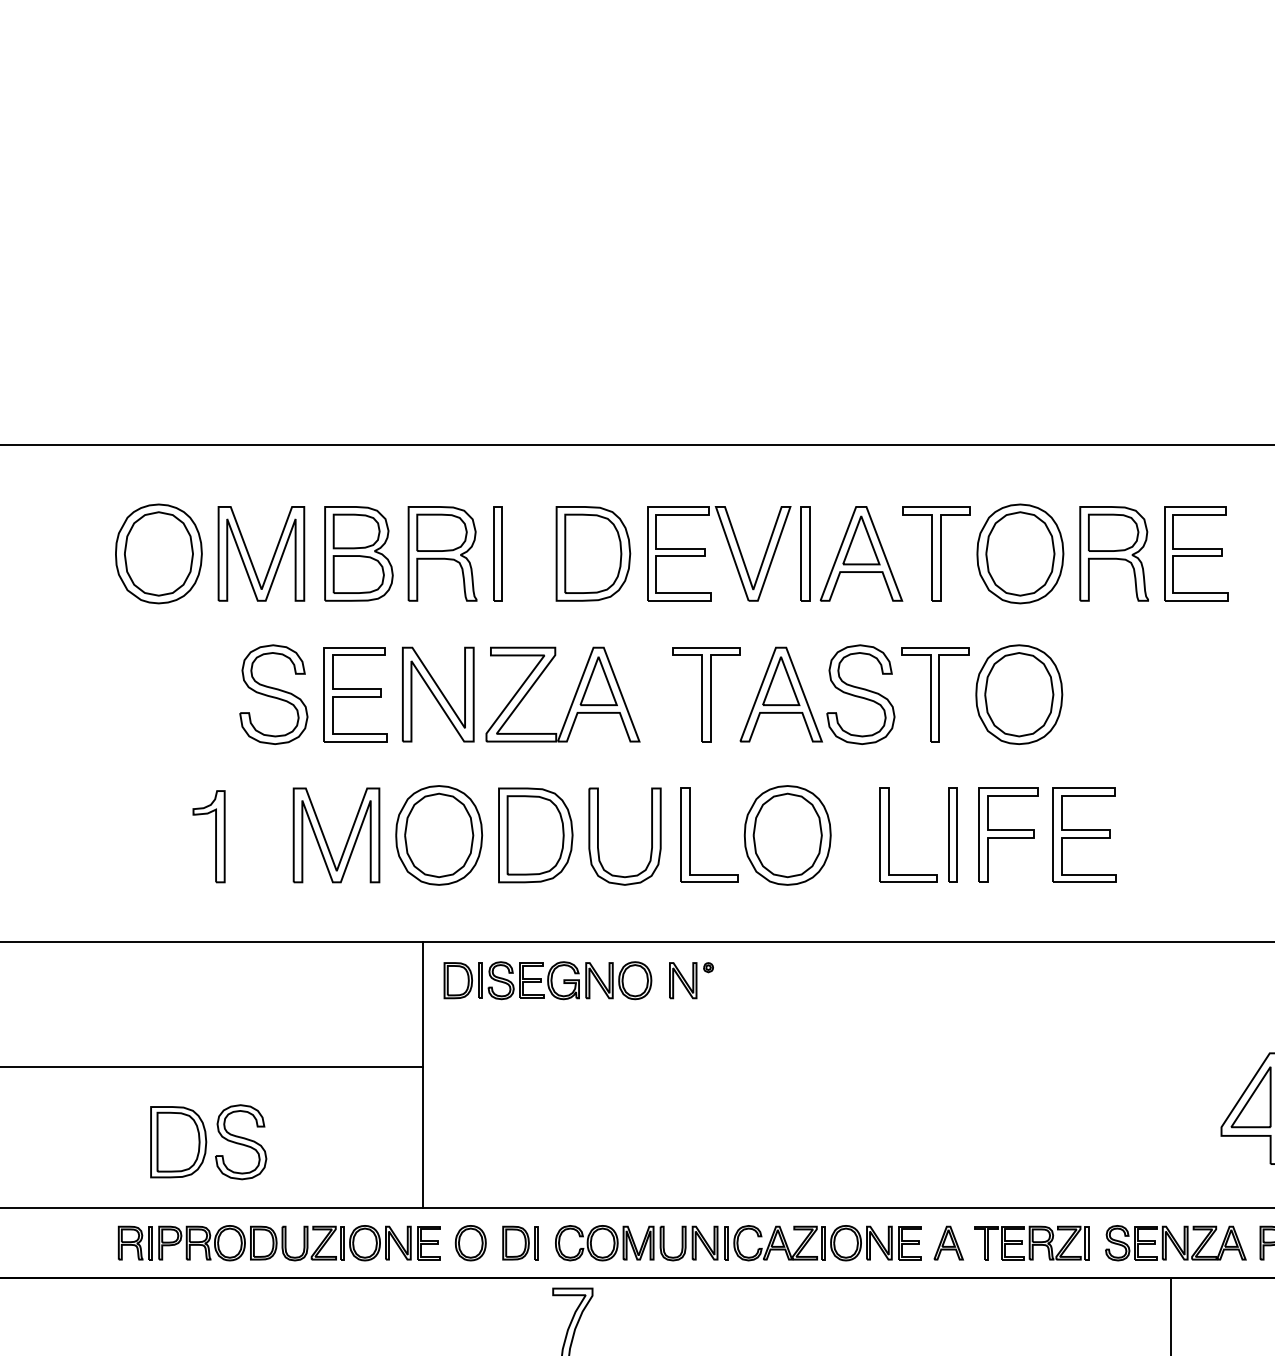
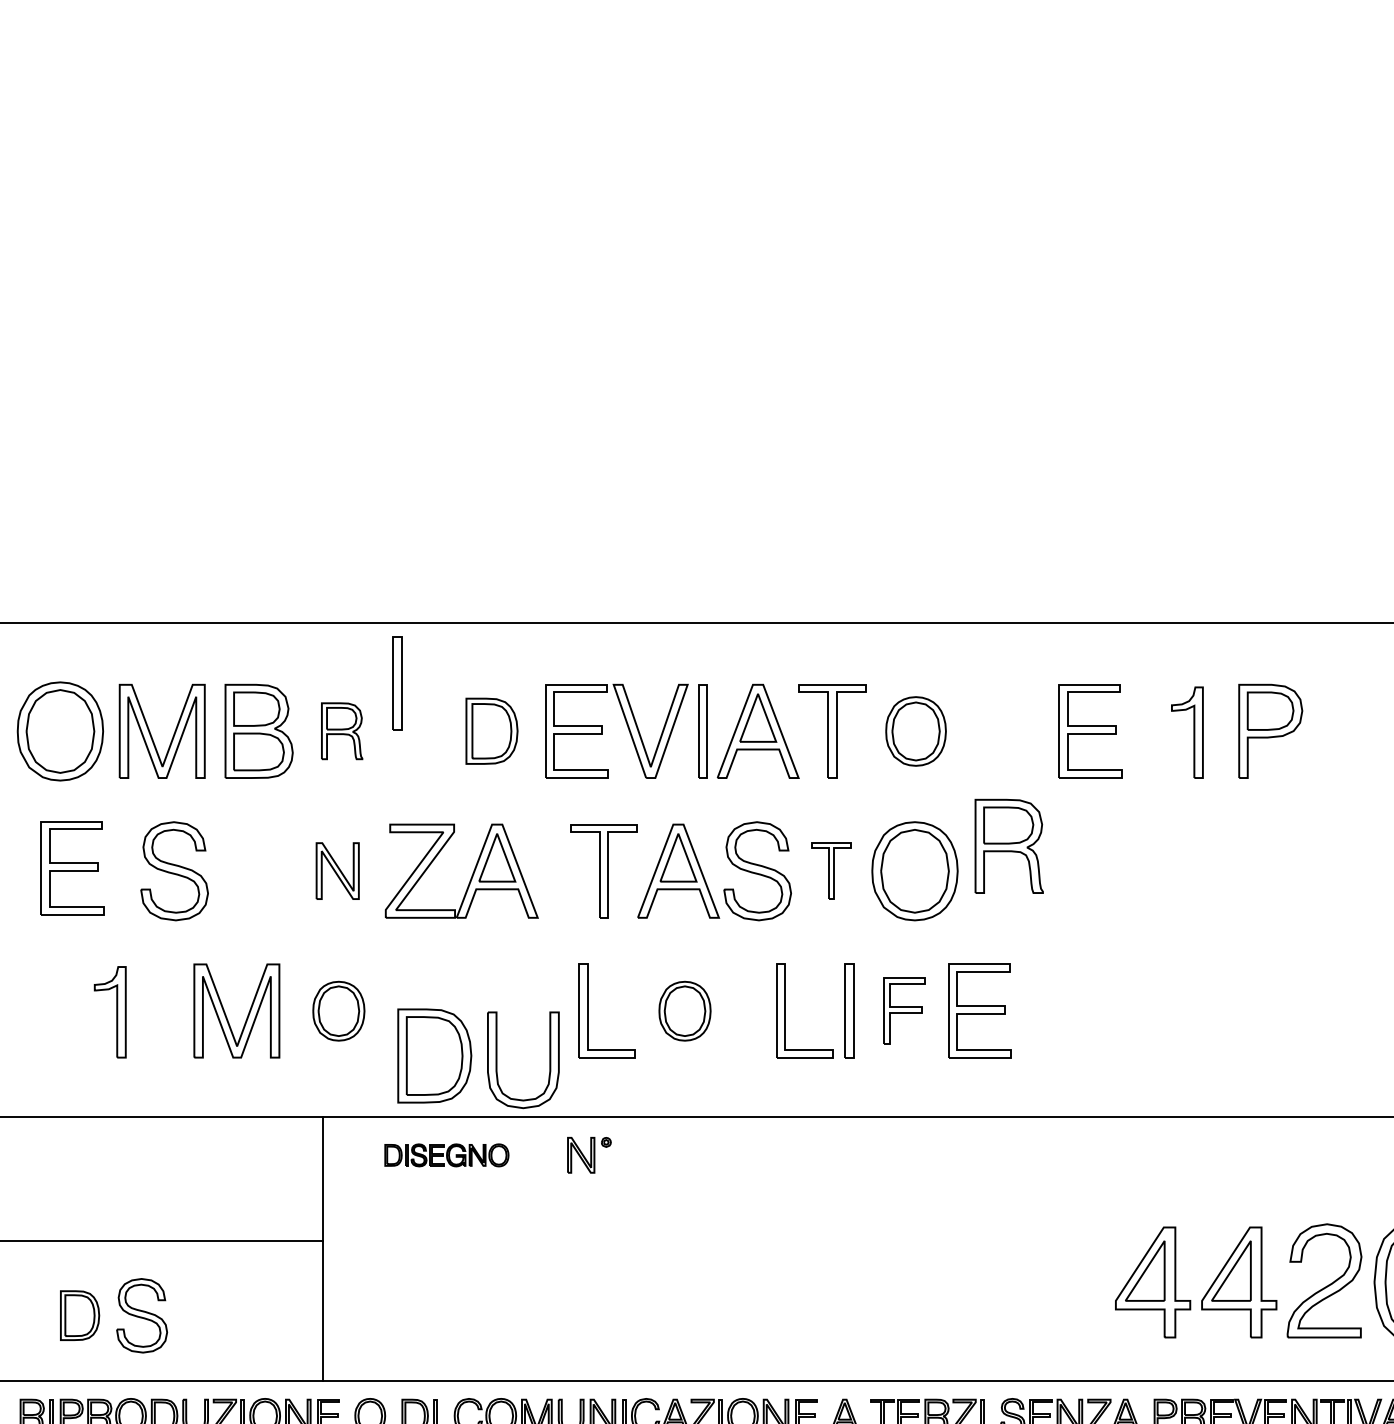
part: (441, 552) -> (341, 730), size x0.6
part: (592, 552) -> (491, 730), size x0.7
part: (1113, 552) -> (1008, 845), moved
part: (498, 553) -> (397, 683), moved
part: (1019, 553) -> (915, 731), size x0.7
part: (437, 693) -> (337, 870), size x0.6
part: (355, 694) -> (72, 868), moved
part: (935, 694) -> (831, 871), size x0.6
part: (535, 834) -> (434, 1055), moved
part: (1008, 834) -> (904, 1010), size x0.7
part: (438, 835) -> (338, 1011), size x0.6
part: (787, 835) -> (684, 1011), size x0.6
part: (598, 836) -> (497, 1060), moved
part: (547, 980) -> (446, 1155), size x0.6
part: (178, 1141) -> (79, 1315), size x0.7

